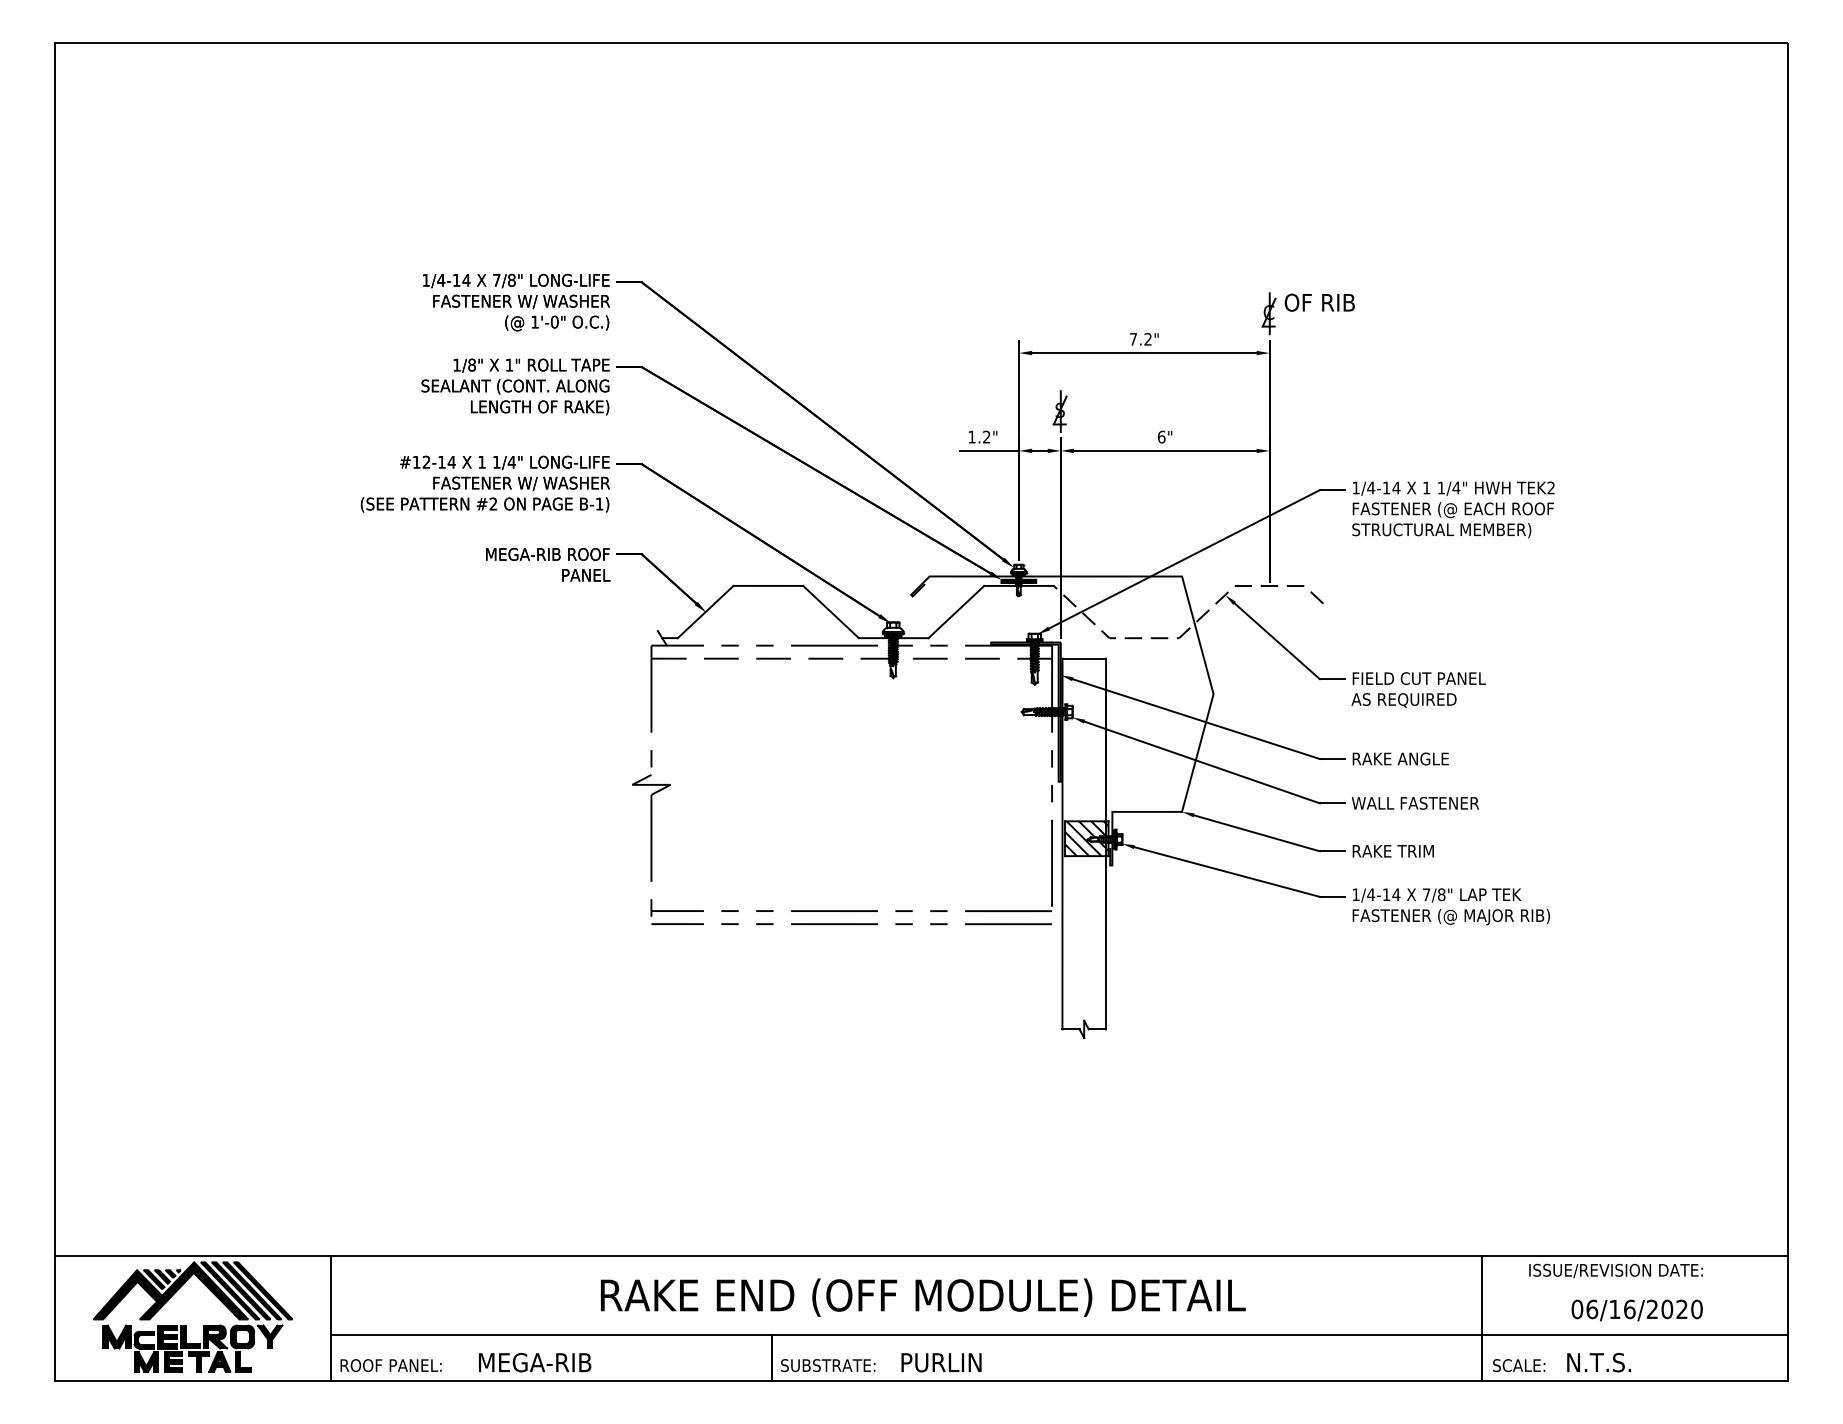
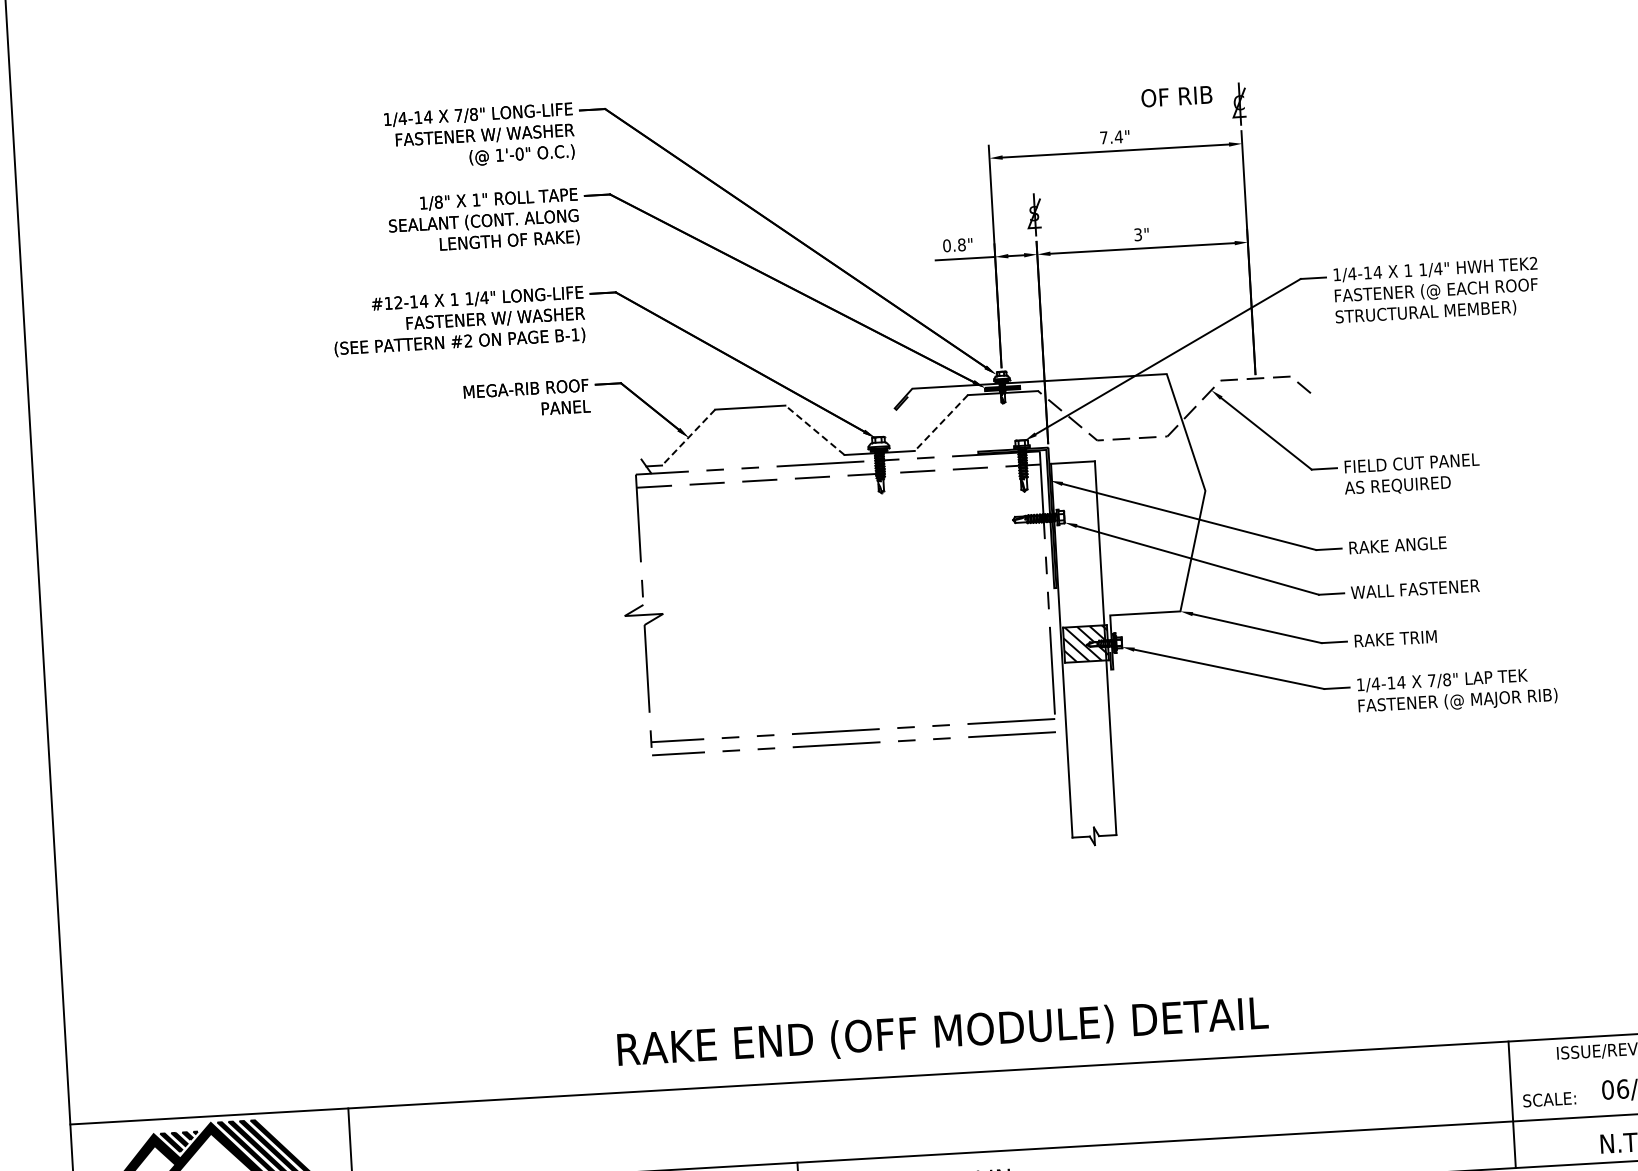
text: (1319, 302) -> (1176, 96), moved
text: (1148, 338) -> (1119, 136), 7.2" -> 7.4"
text: (979, 436) -> (954, 244), 1.2" -> 0.8"
text: (1161, 436) -> (1137, 234), 6" -> 3"
line: (830, 611) -> (814, 429), solid -> dashed
line: (705, 612) -> (688, 438), solid -> dashed
line: (956, 612) -> (941, 423), solid -> dashed
text: (923, 1297) -> (943, 1033), moved
text: (1519, 1365) -> (1549, 1099), moved

